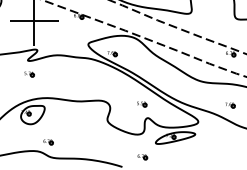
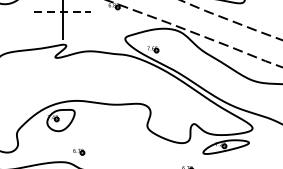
line: (34, 21) -> (62, 12), solid -> dashed
part: (29, 74) -> (57, 73), removed
part: (142, 104) -> (187, 108), removed

